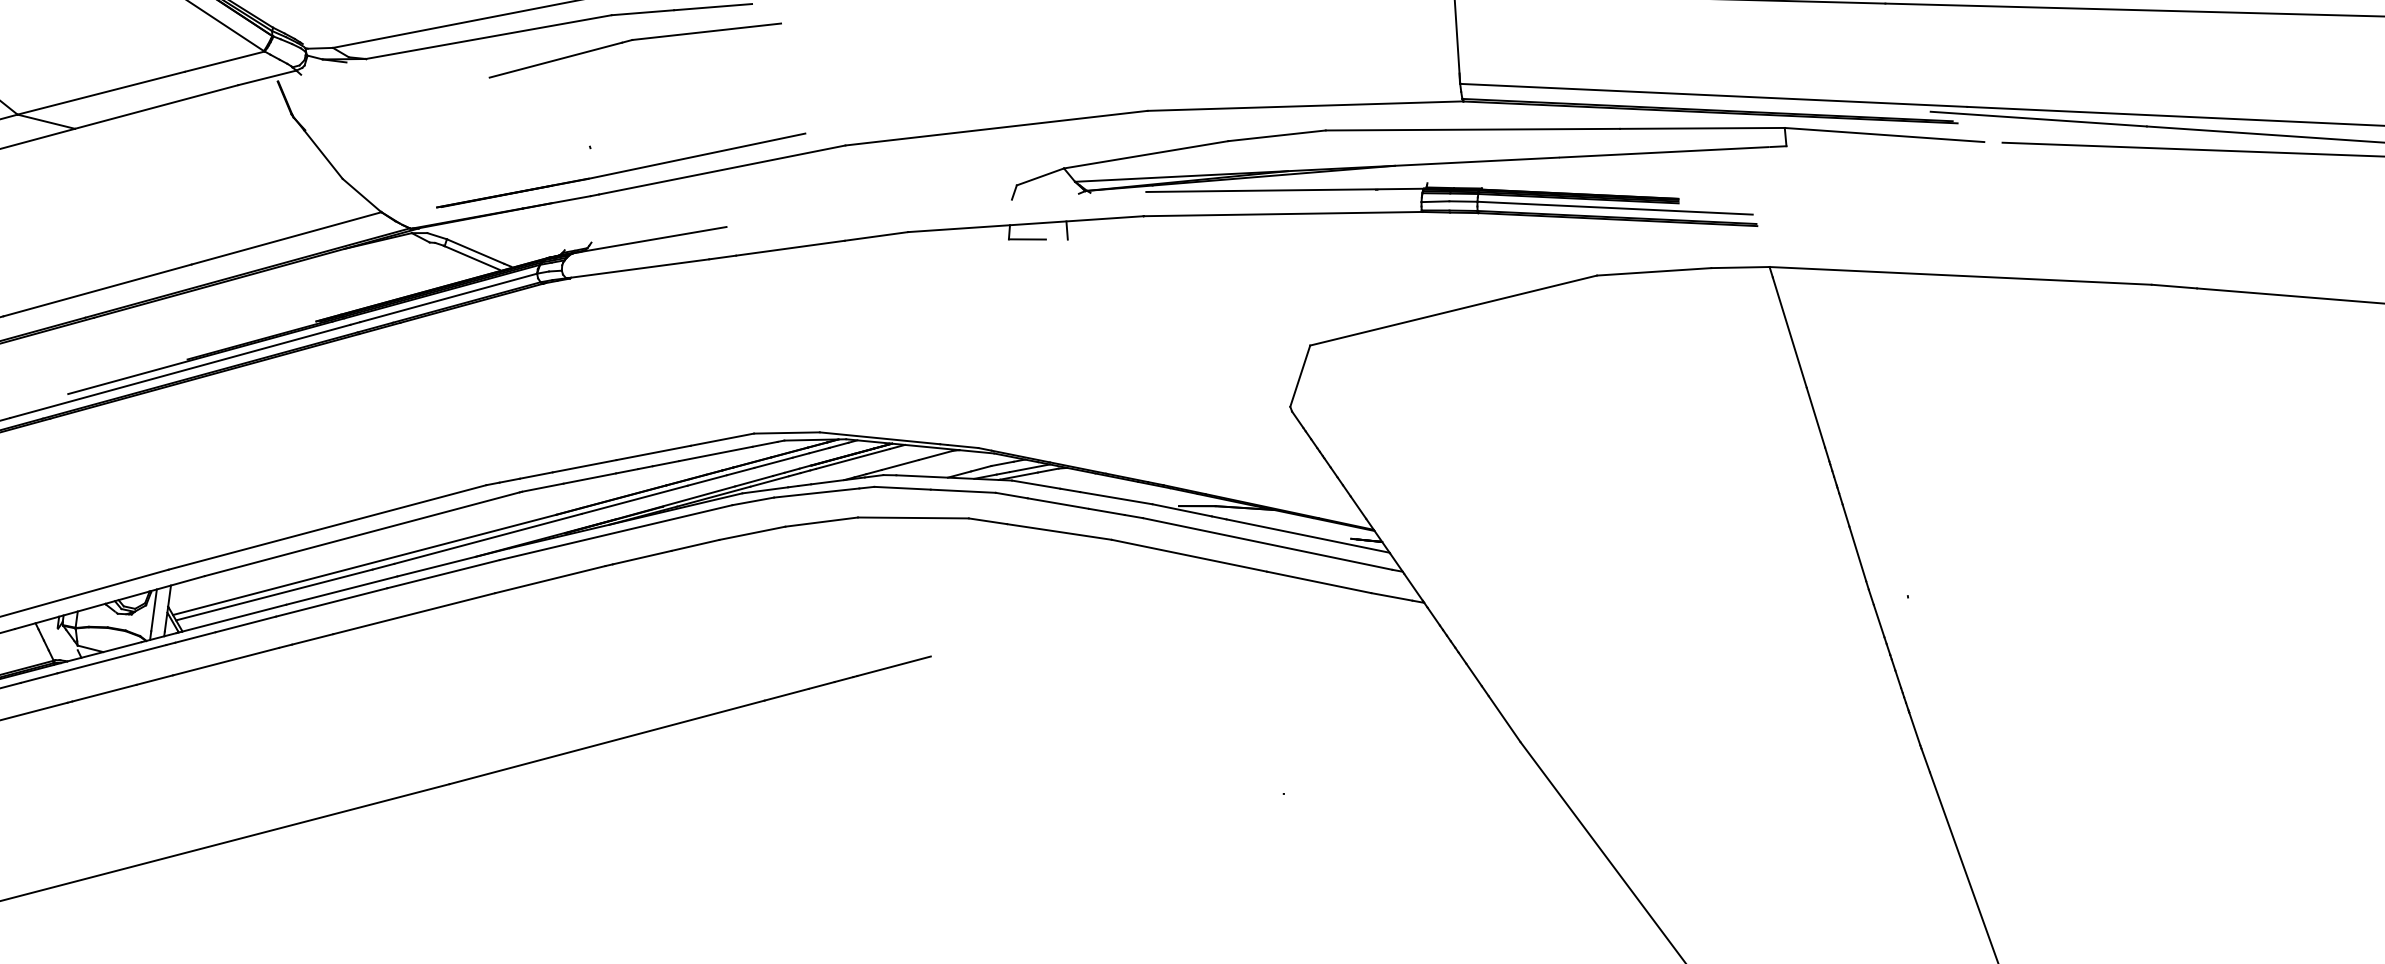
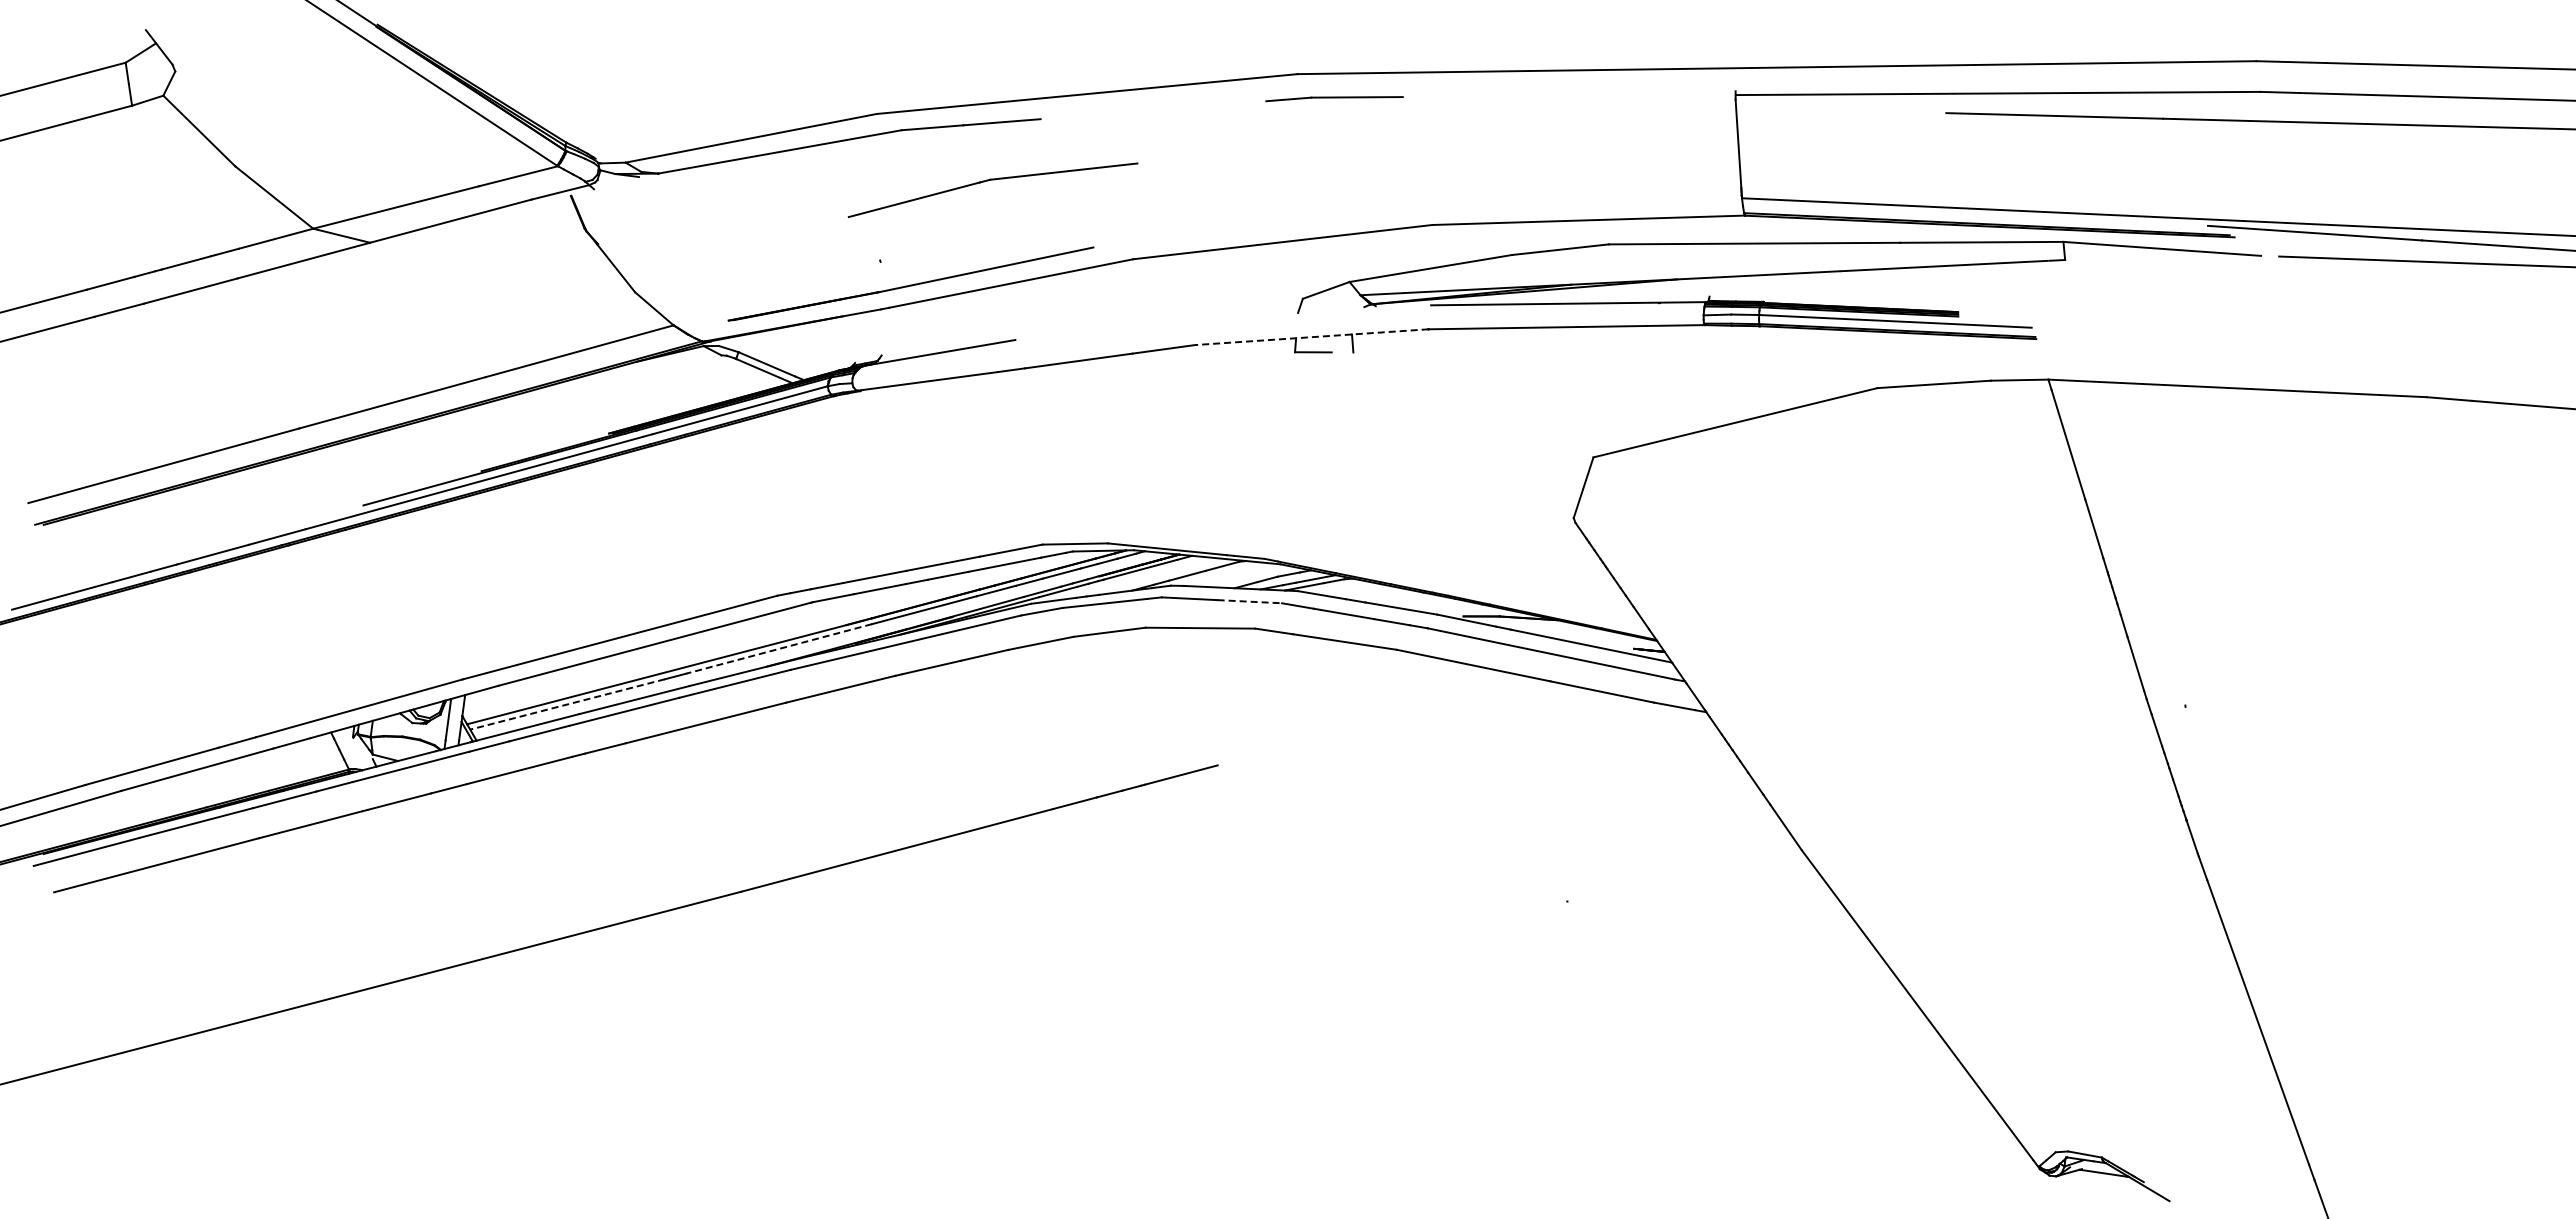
part: (630, 41) -> (988, 181), moved
line: (1025, 224) -> (1311, 337), solid -> dashed
line: (963, 491) -> (1250, 601), solid -> dashed
line: (487, 539) -> (778, 649), solid -> dashed
line: (274, 595) -> (567, 704), solid -> dashed

